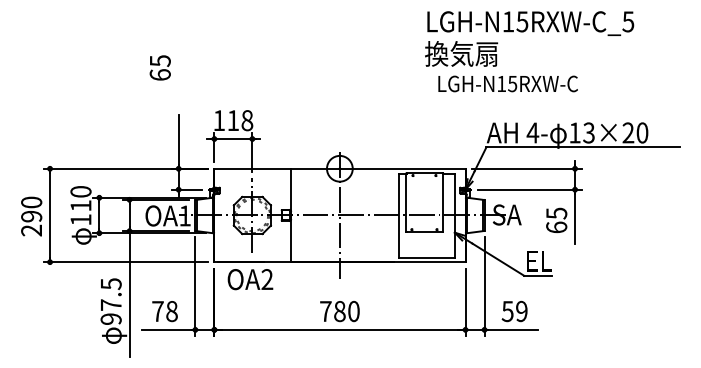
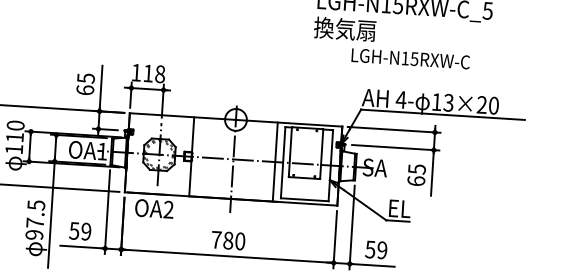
text: (159, 67) -> (85, 83), moved
text: (507, 83) -> (410, 58), moved
line: (389, 215) -> (275, 162), added
text: (164, 311) -> (80, 231), 78 -> 59

